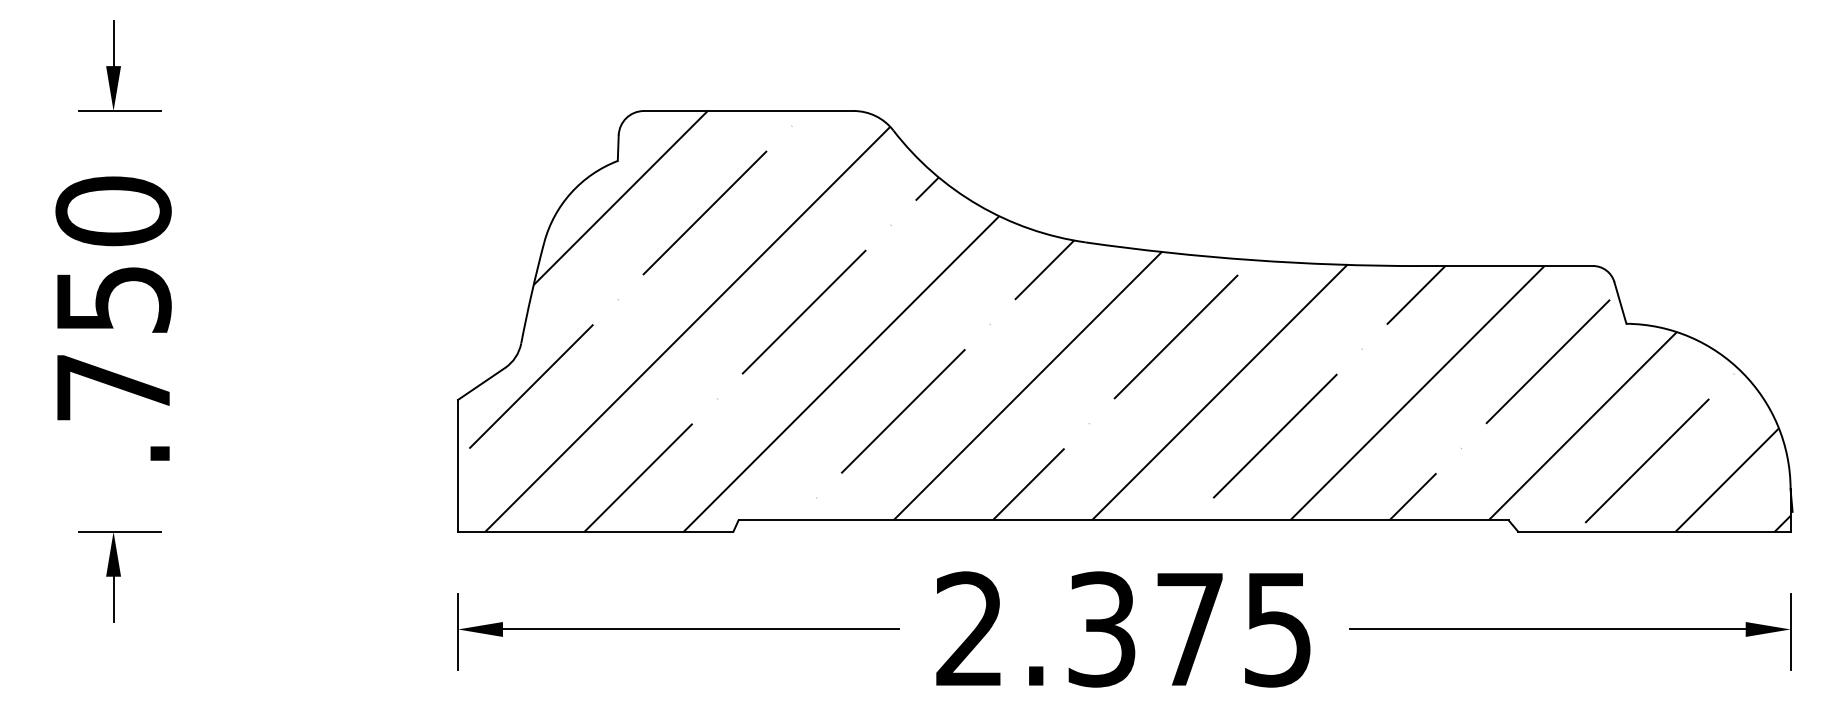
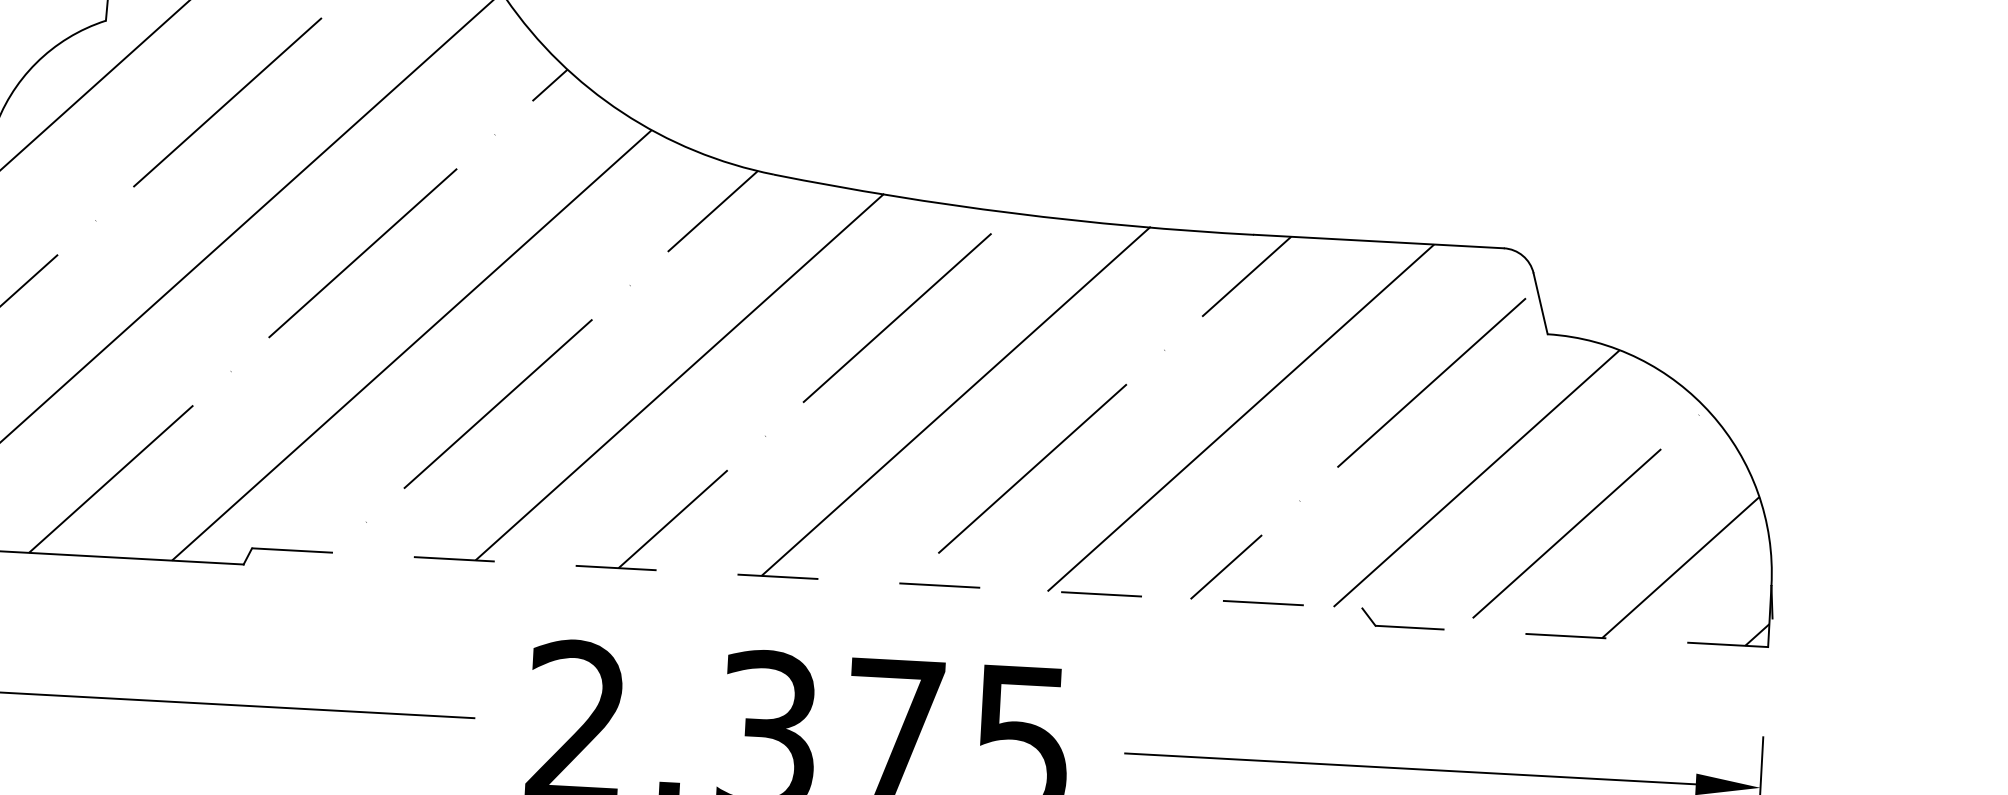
line: (1124, 520) -> (808, 578), solid -> dashed
line: (1653, 531) -> (1570, 635), solid -> dashed

